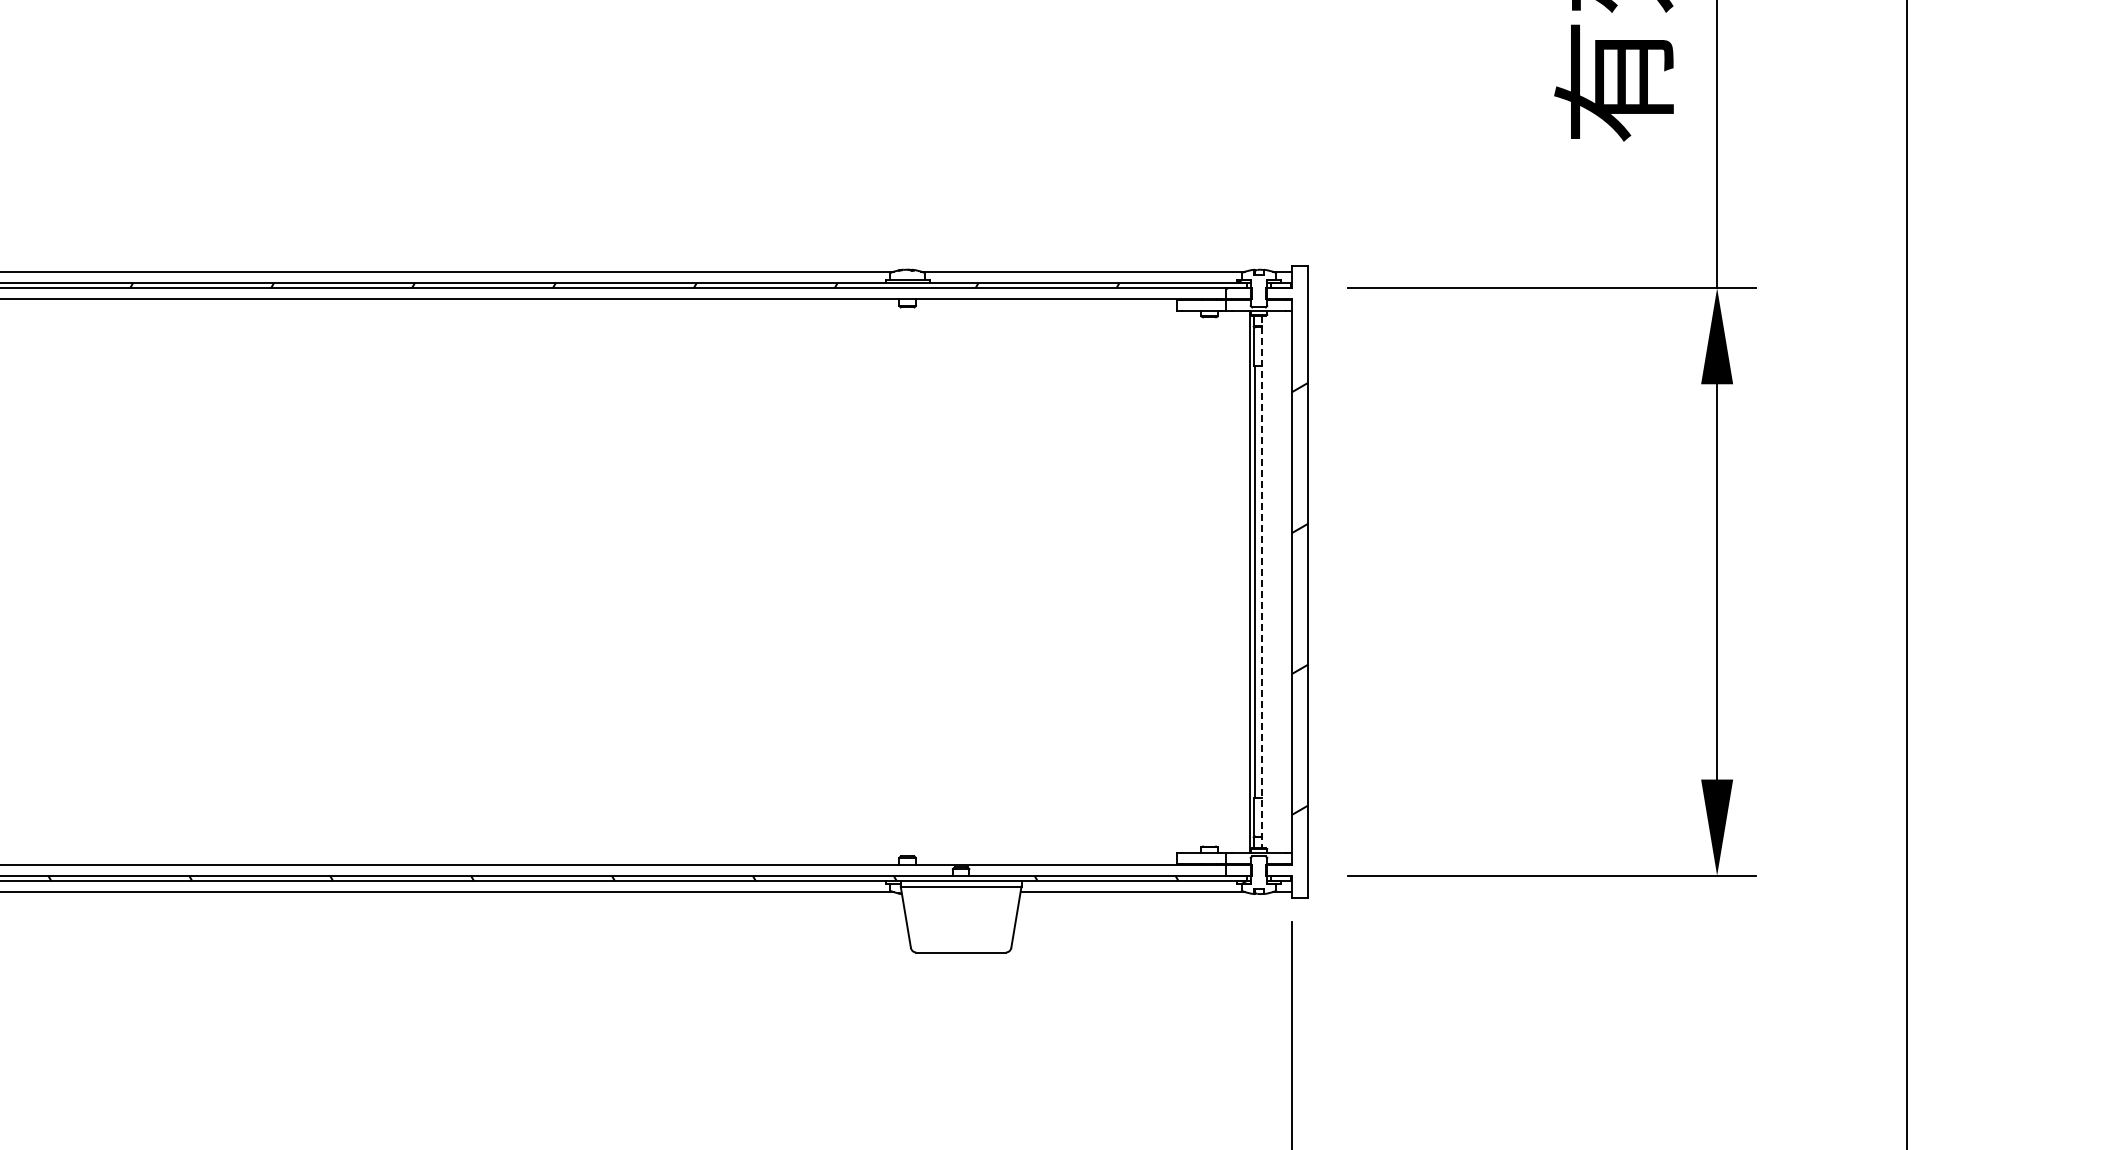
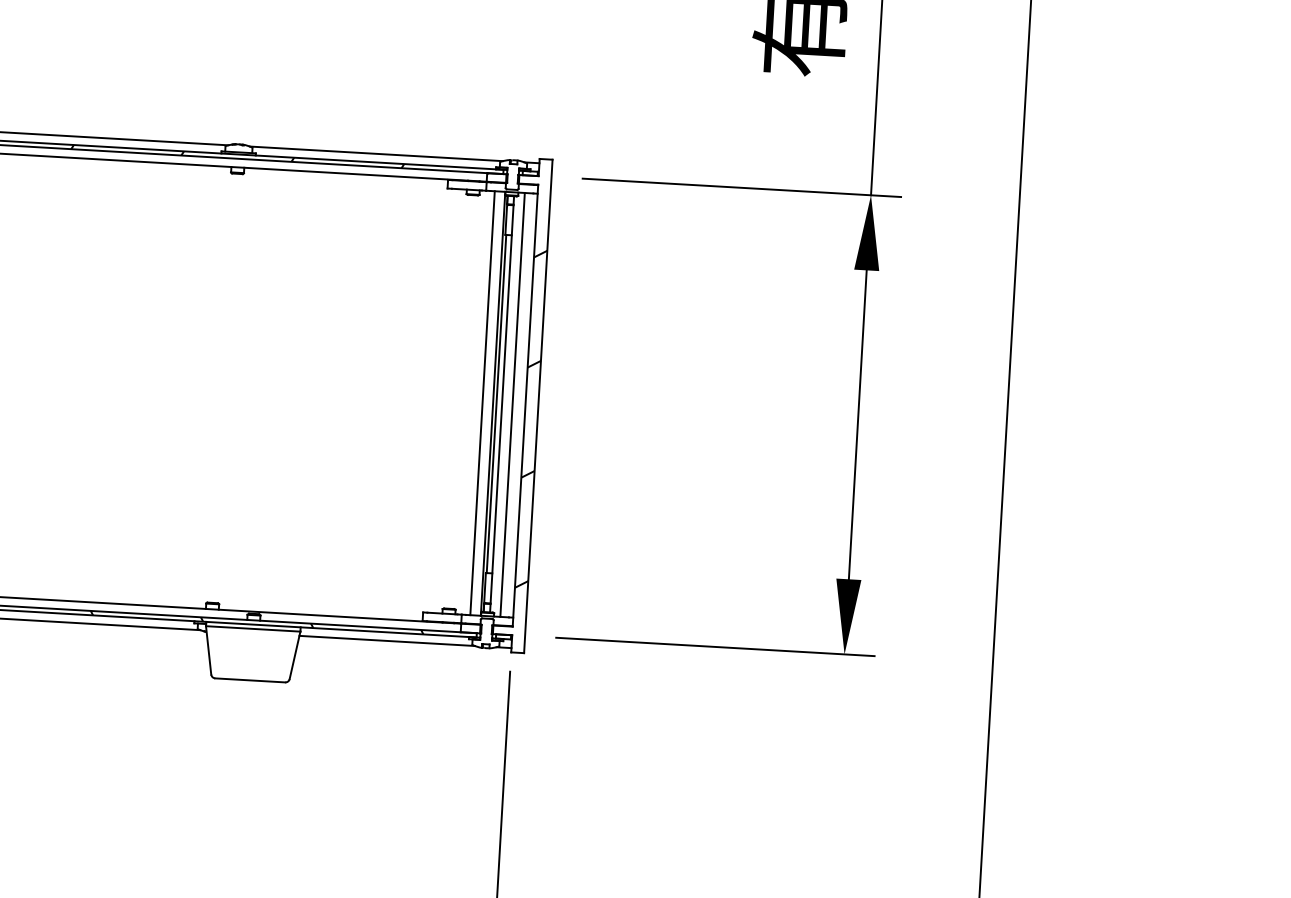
line: (1237, 581) -> (482, 402), added
line: (1275, 581) -> (512, 404), added
line: (1262, 582) -> (502, 404), dashed -> solid

